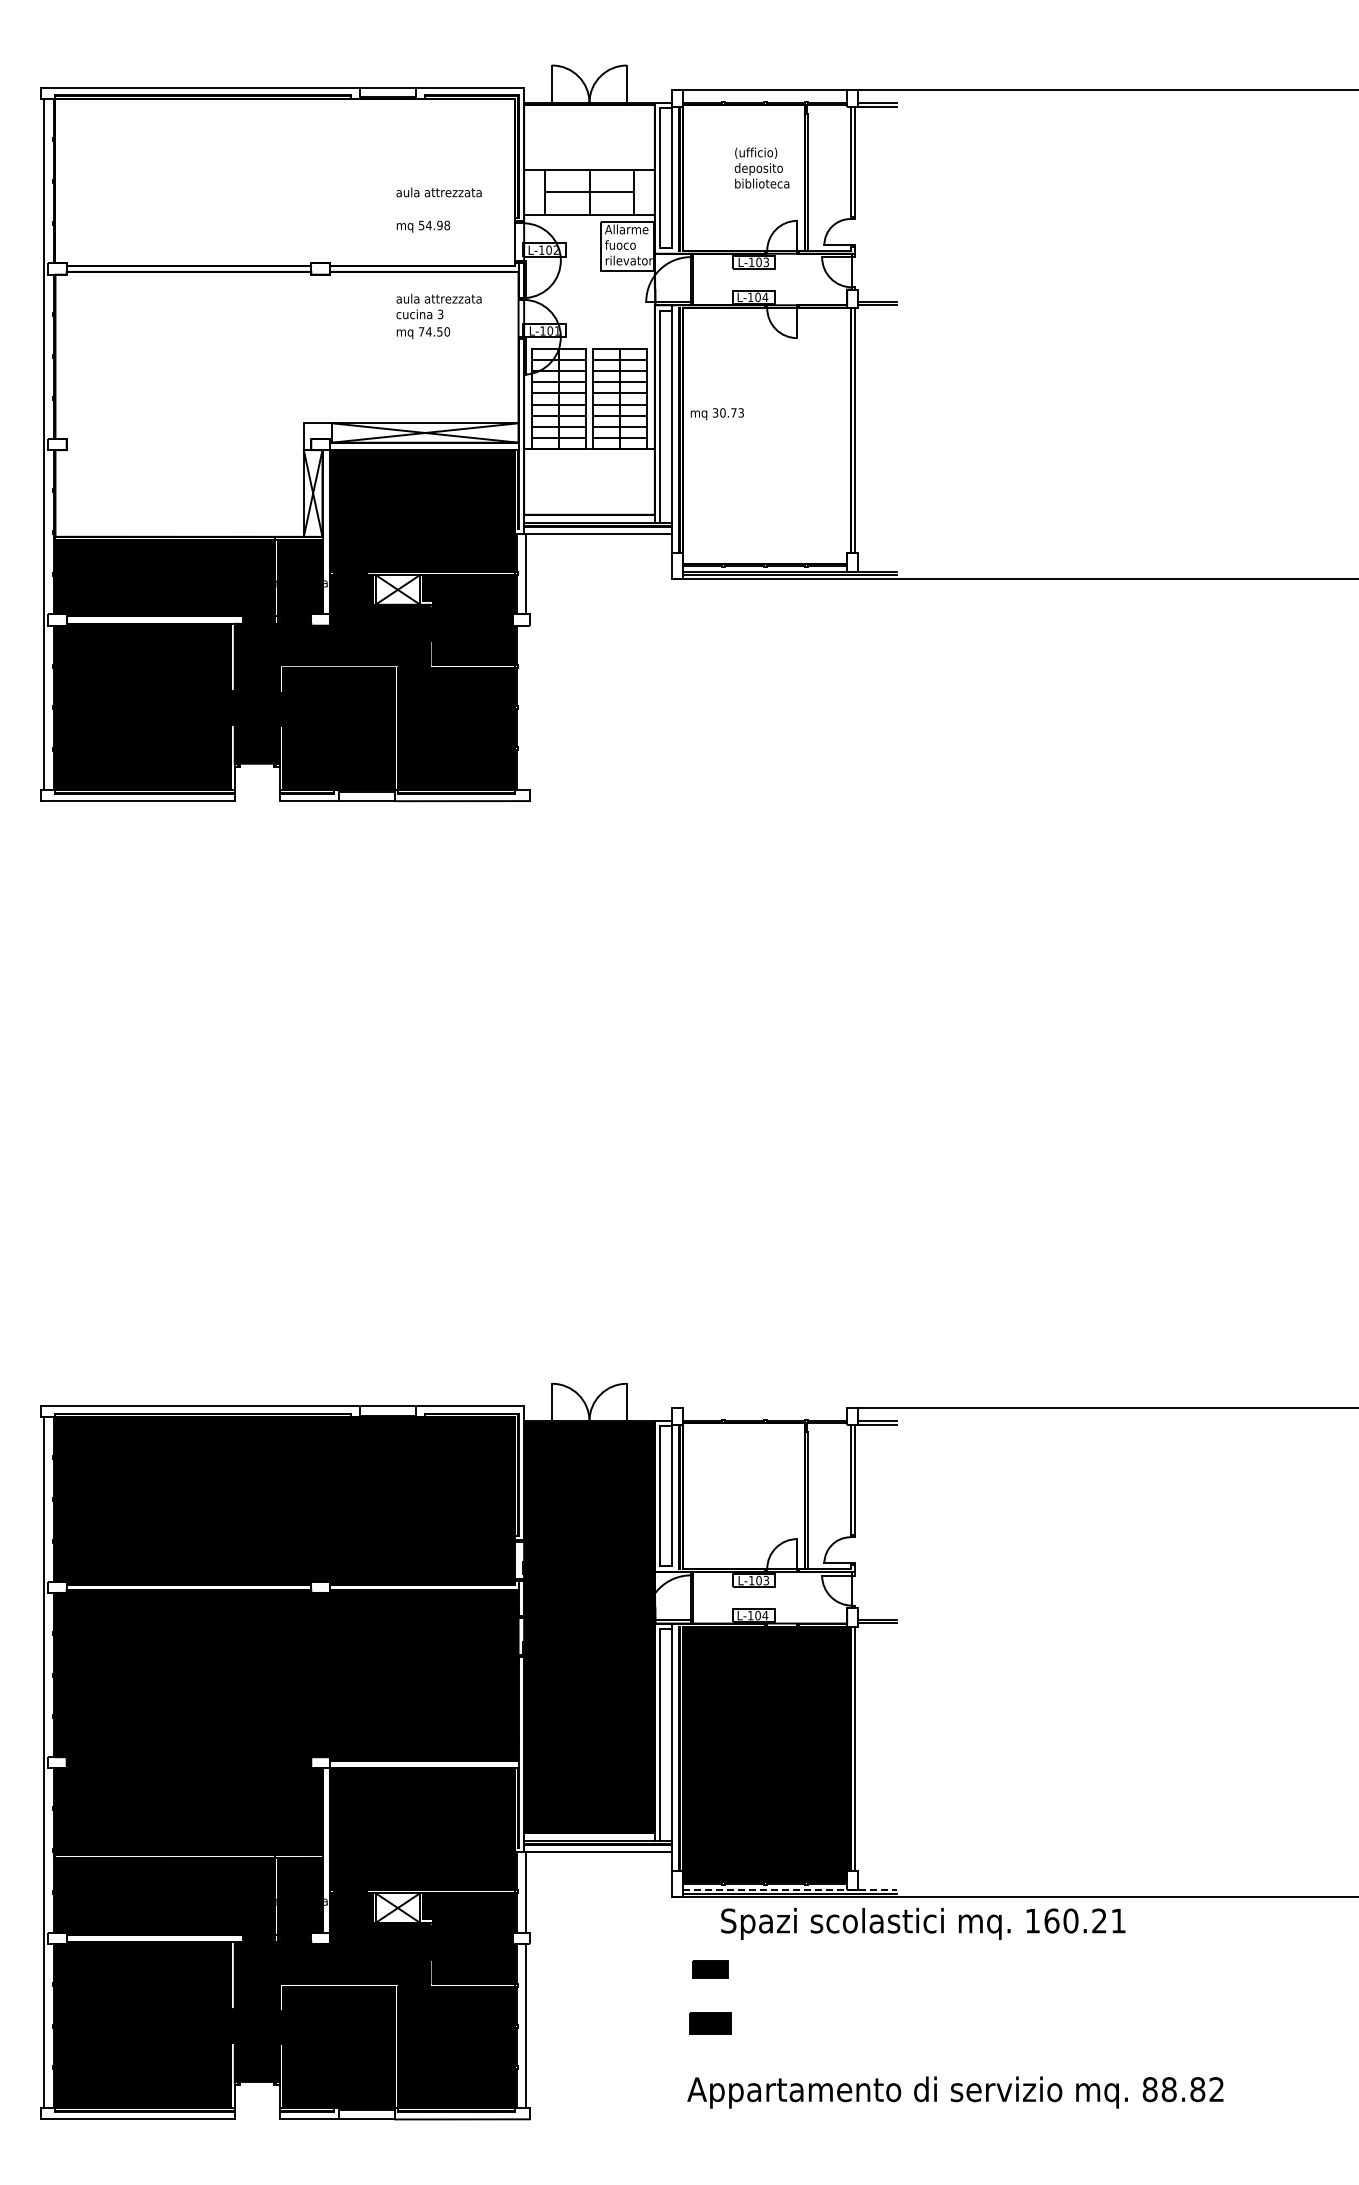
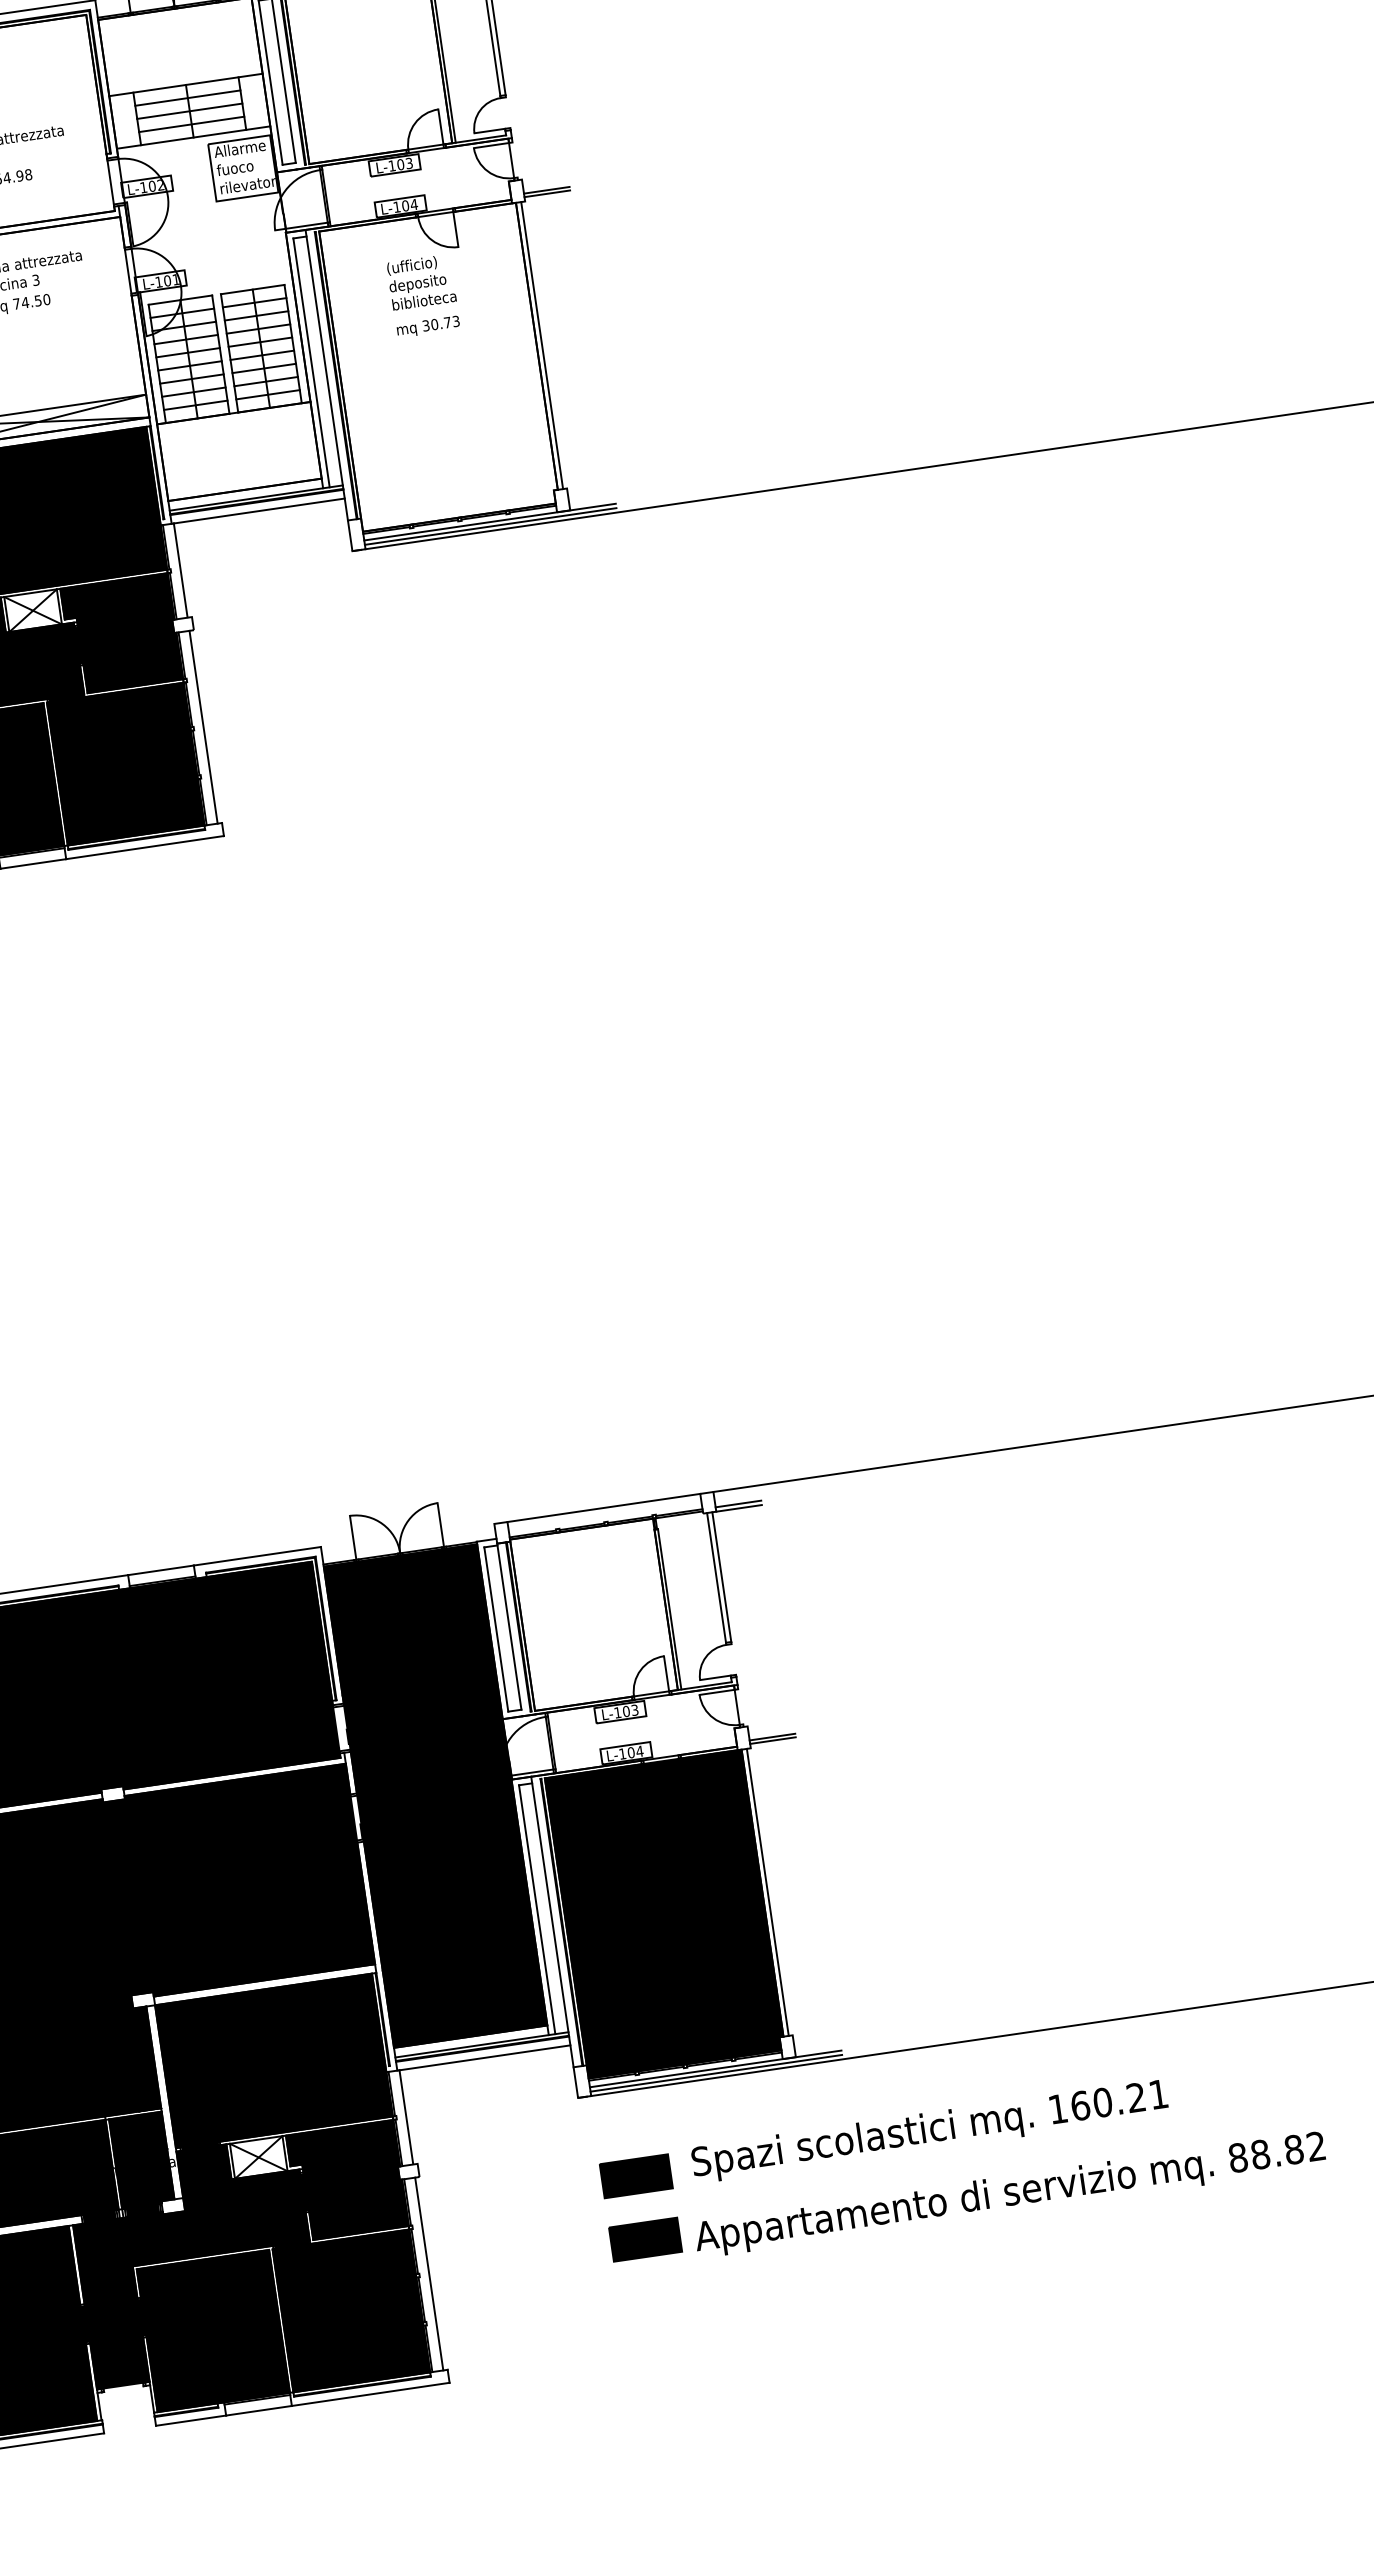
text: (761, 167) -> (420, 281), moved
line: (589, 180) -> (187, 97), added
line: (589, 203) -> (191, 124), added
text: (716, 414) -> (427, 327), moved
line: (526, 707) -> (204, 726), added
line: (764, 1408) -> (603, 1508), added
line: (790, 1889) -> (716, 2068), dashed -> solid
text: (923, 1923) -> (930, 2130), moved
part: (710, 1969) -> (636, 2176), size x1.67
part: (710, 2023) -> (645, 2239), size x1.43
text: (955, 2092) -> (1010, 2194), moved

